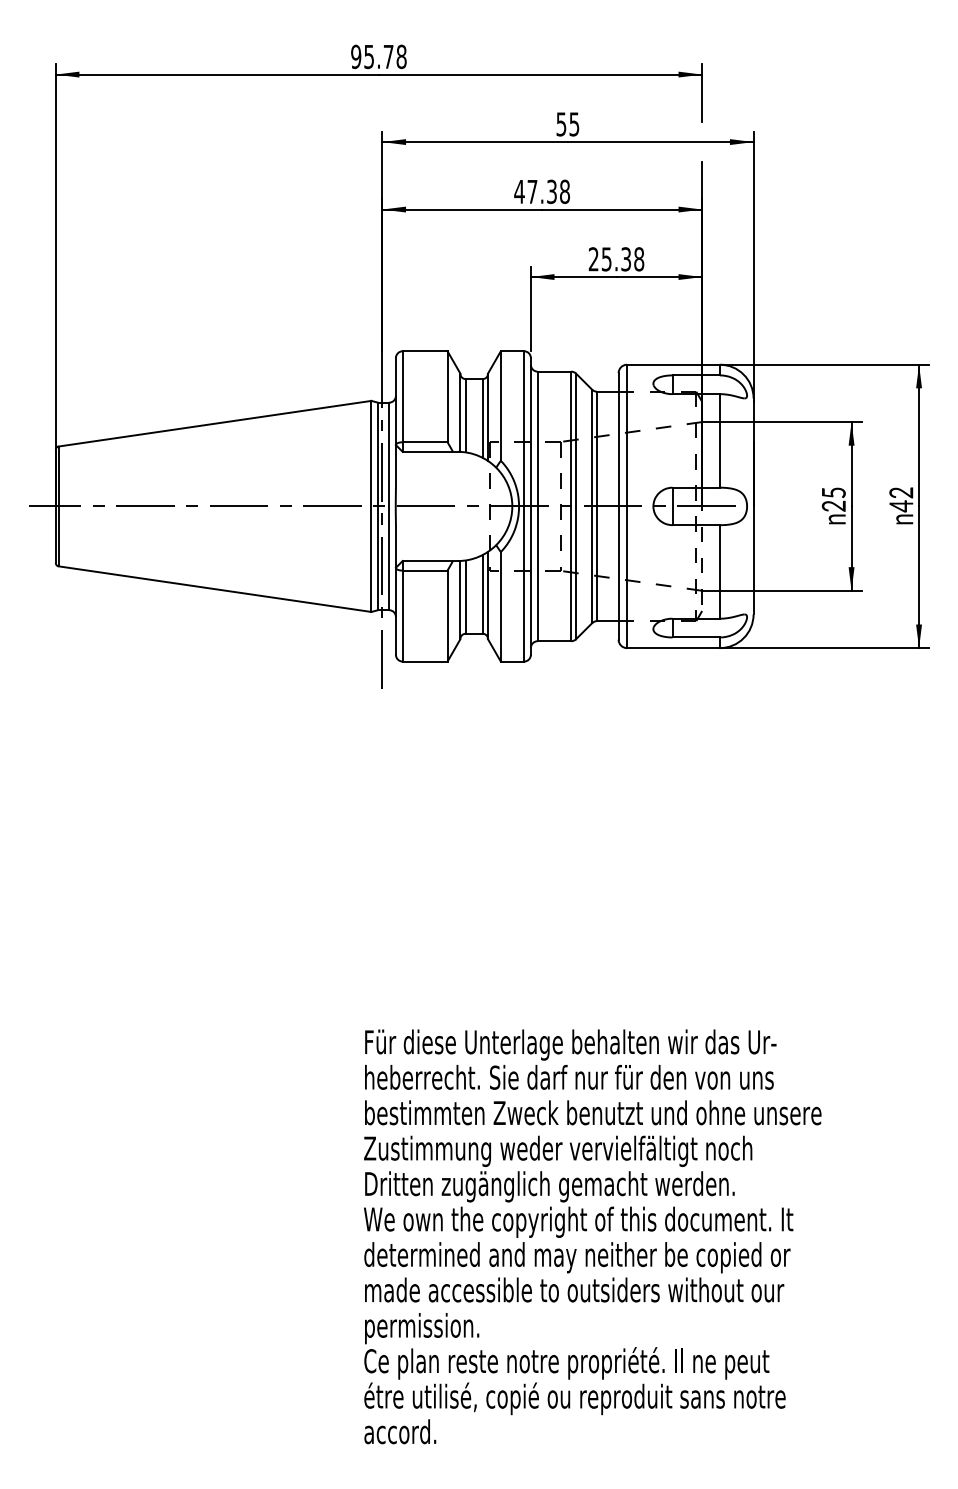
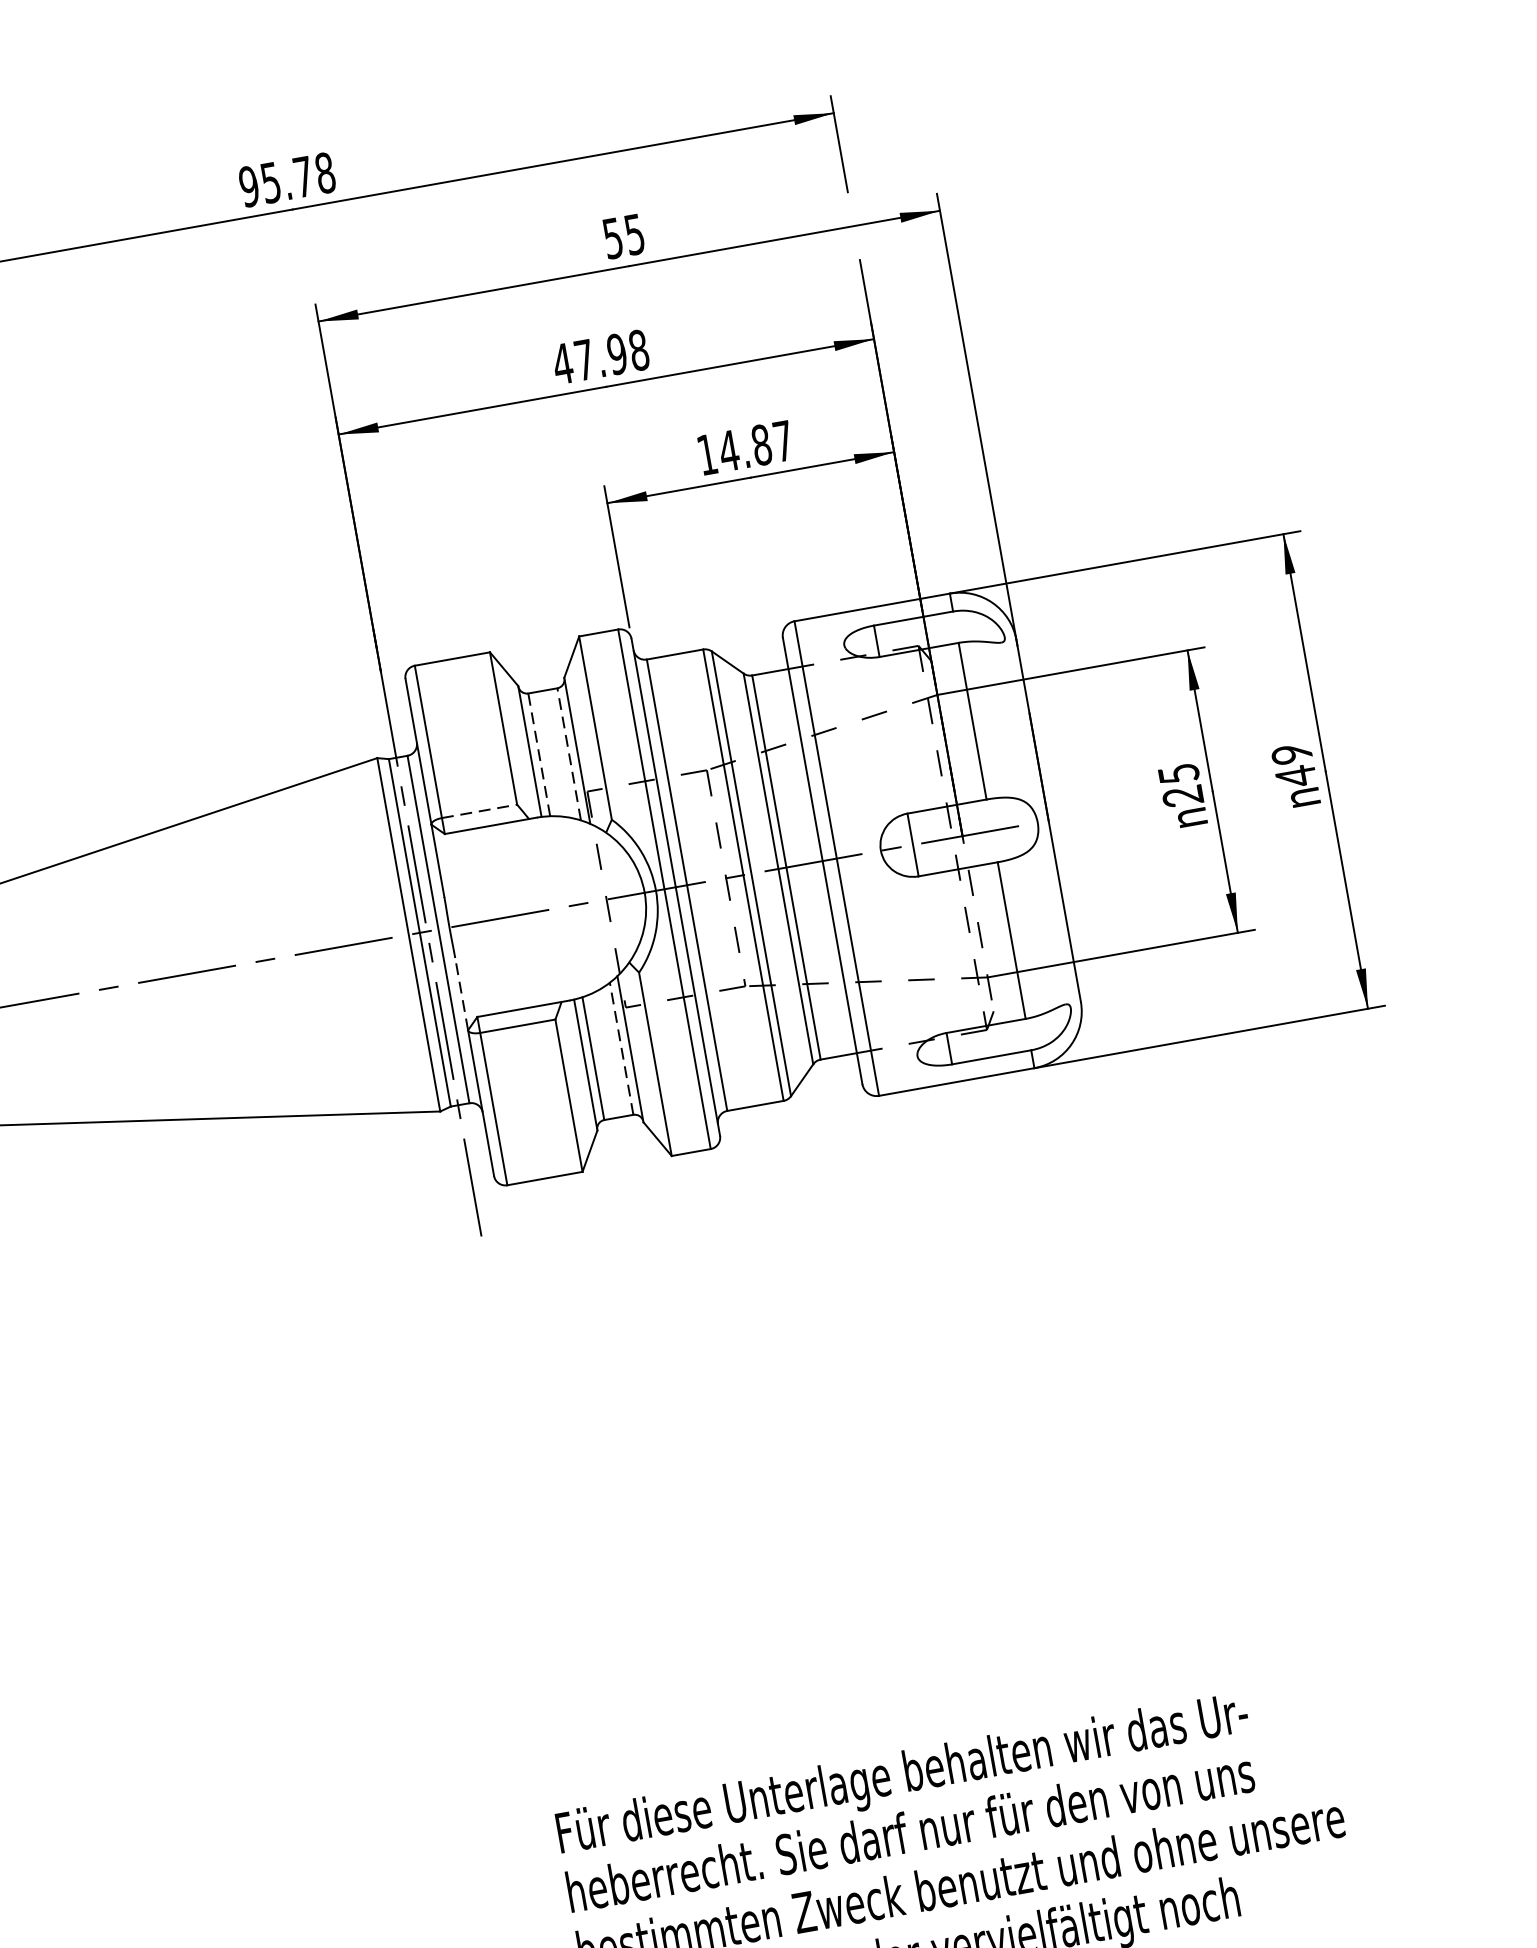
text: (551, 191) -> (616, 353), 47.38 -> 47.98
text: (616, 259) -> (745, 448), 25.38 -> 14.87
line: (465, 415) -> (539, 754), solid -> dashed
line: (482, 418) -> (568, 754), solid -> dashed
line: (425, 442) -> (480, 811), solid -> dashed
text: (901, 492) -> (1292, 753), 42 -> 49
line: (395, 546) -> (461, 994), solid -> dashed
line: (482, 593) -> (620, 1047), solid -> dashed

